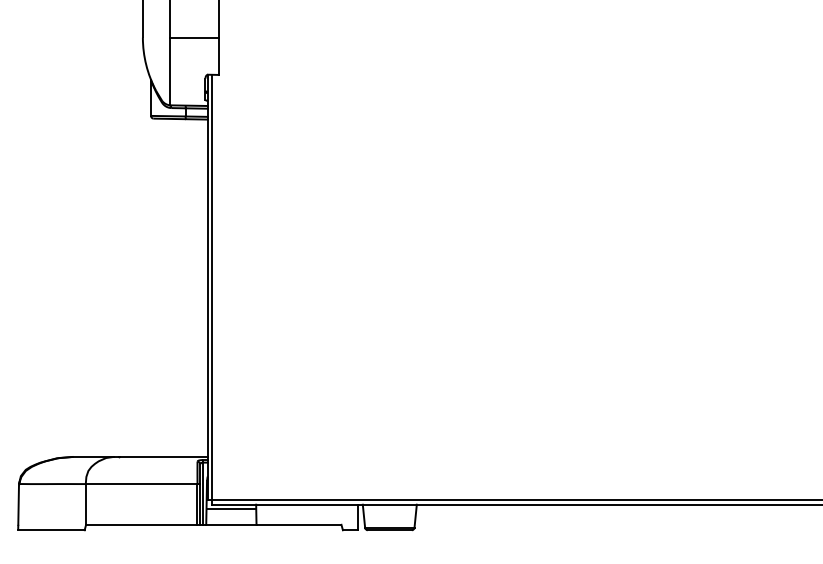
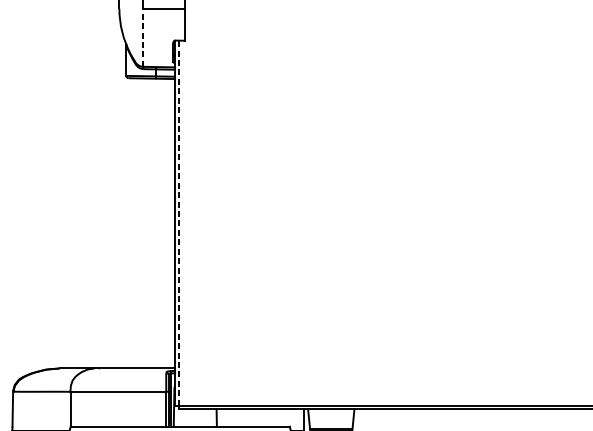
line: (170, 71) -> (143, 37), solid -> dashed
line: (212, 287) -> (179, 223), solid -> dashed
line: (231, 509) -> (195, 413), removed

